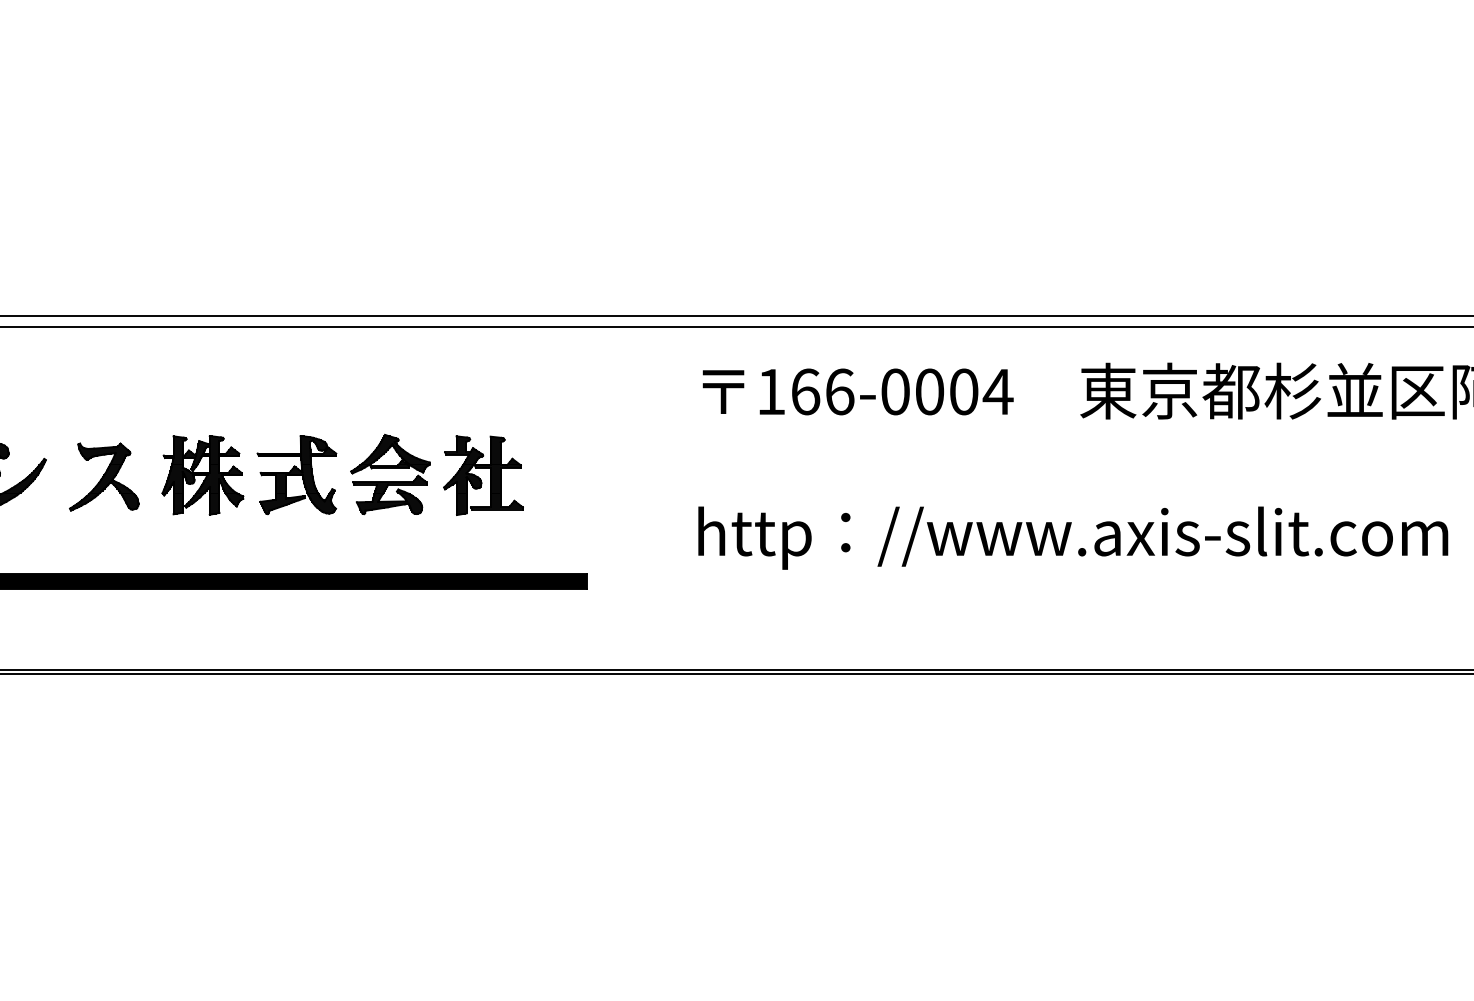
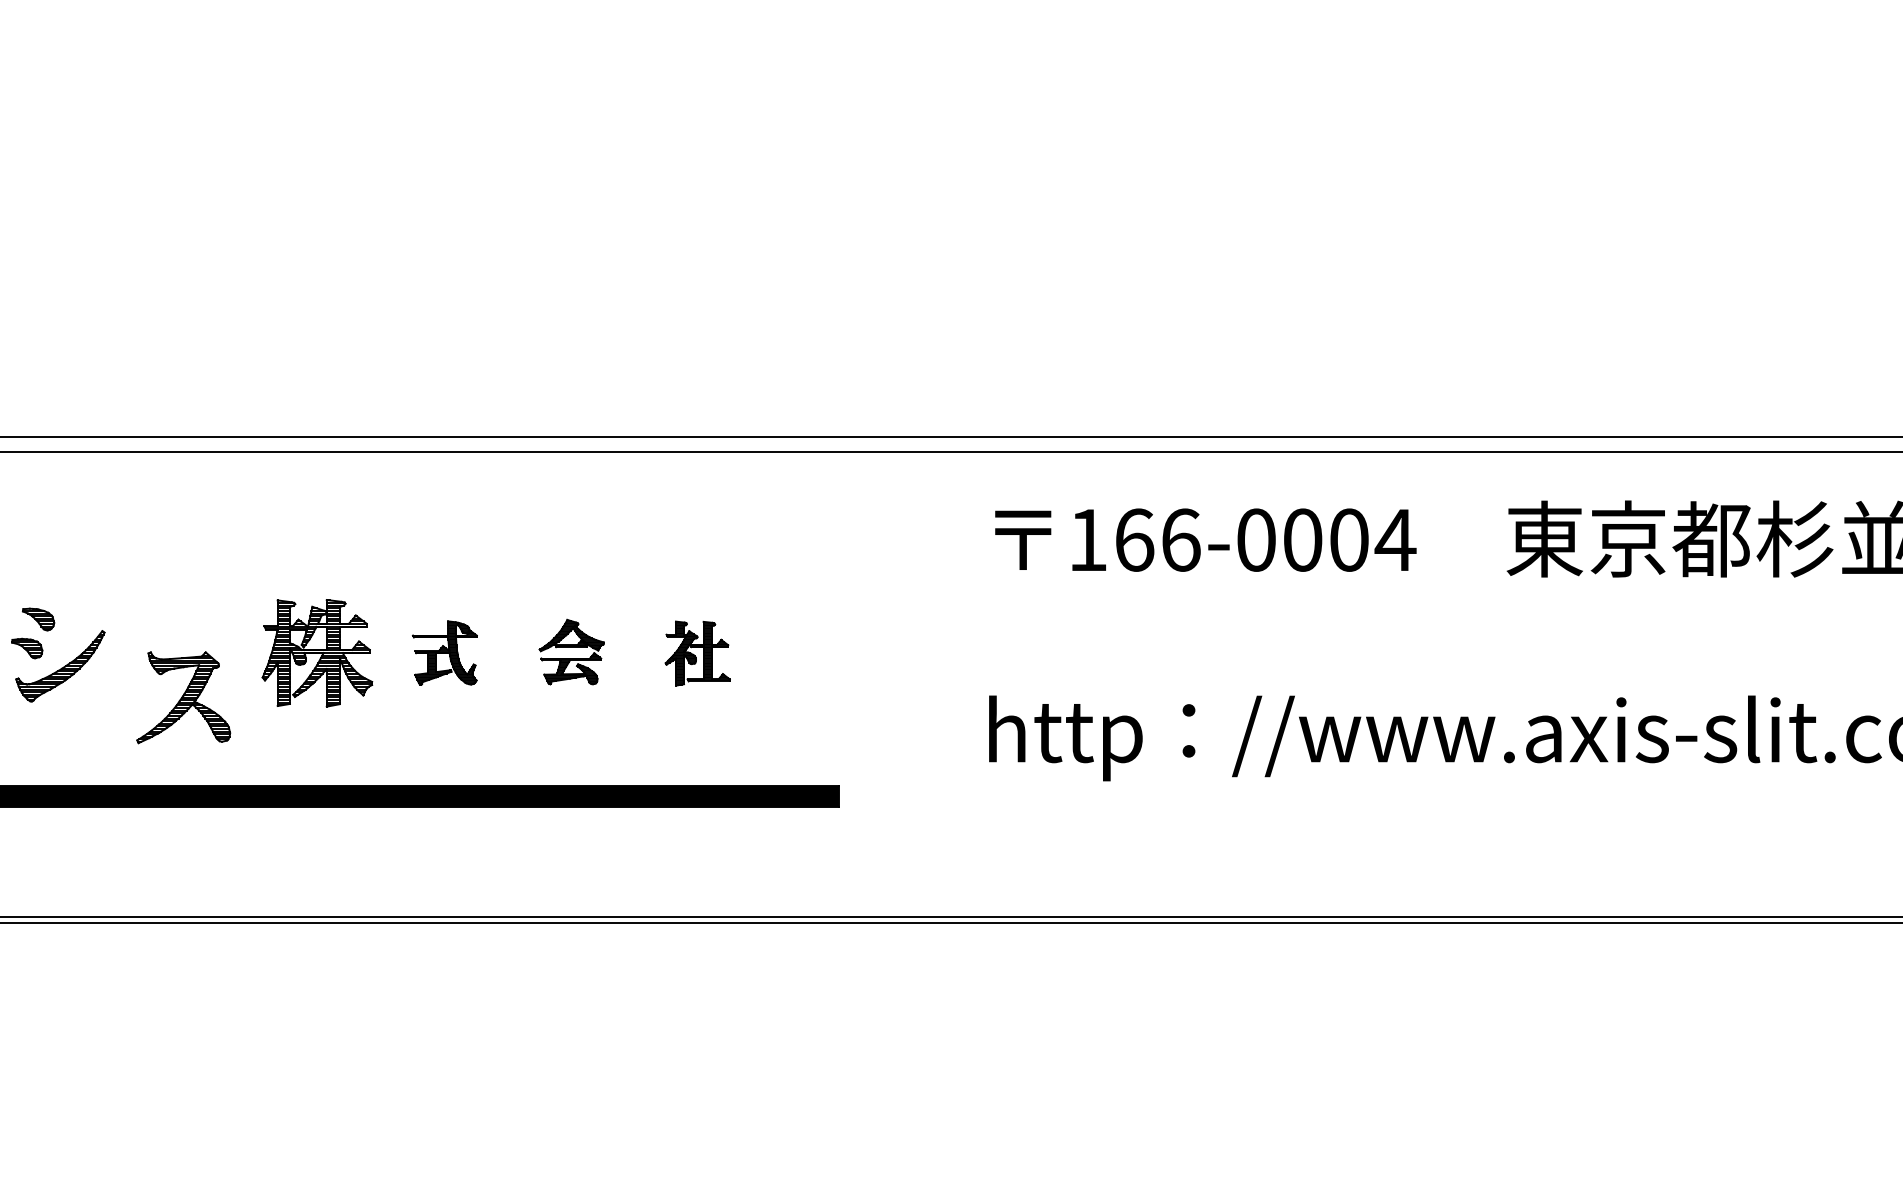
part: (390, 474) -> (571, 652), size x0.6
part: (296, 475) -> (444, 653), size x0.6
part: (483, 475) -> (697, 653), size x0.6
part: (104, 476) -> (183, 696), moved

